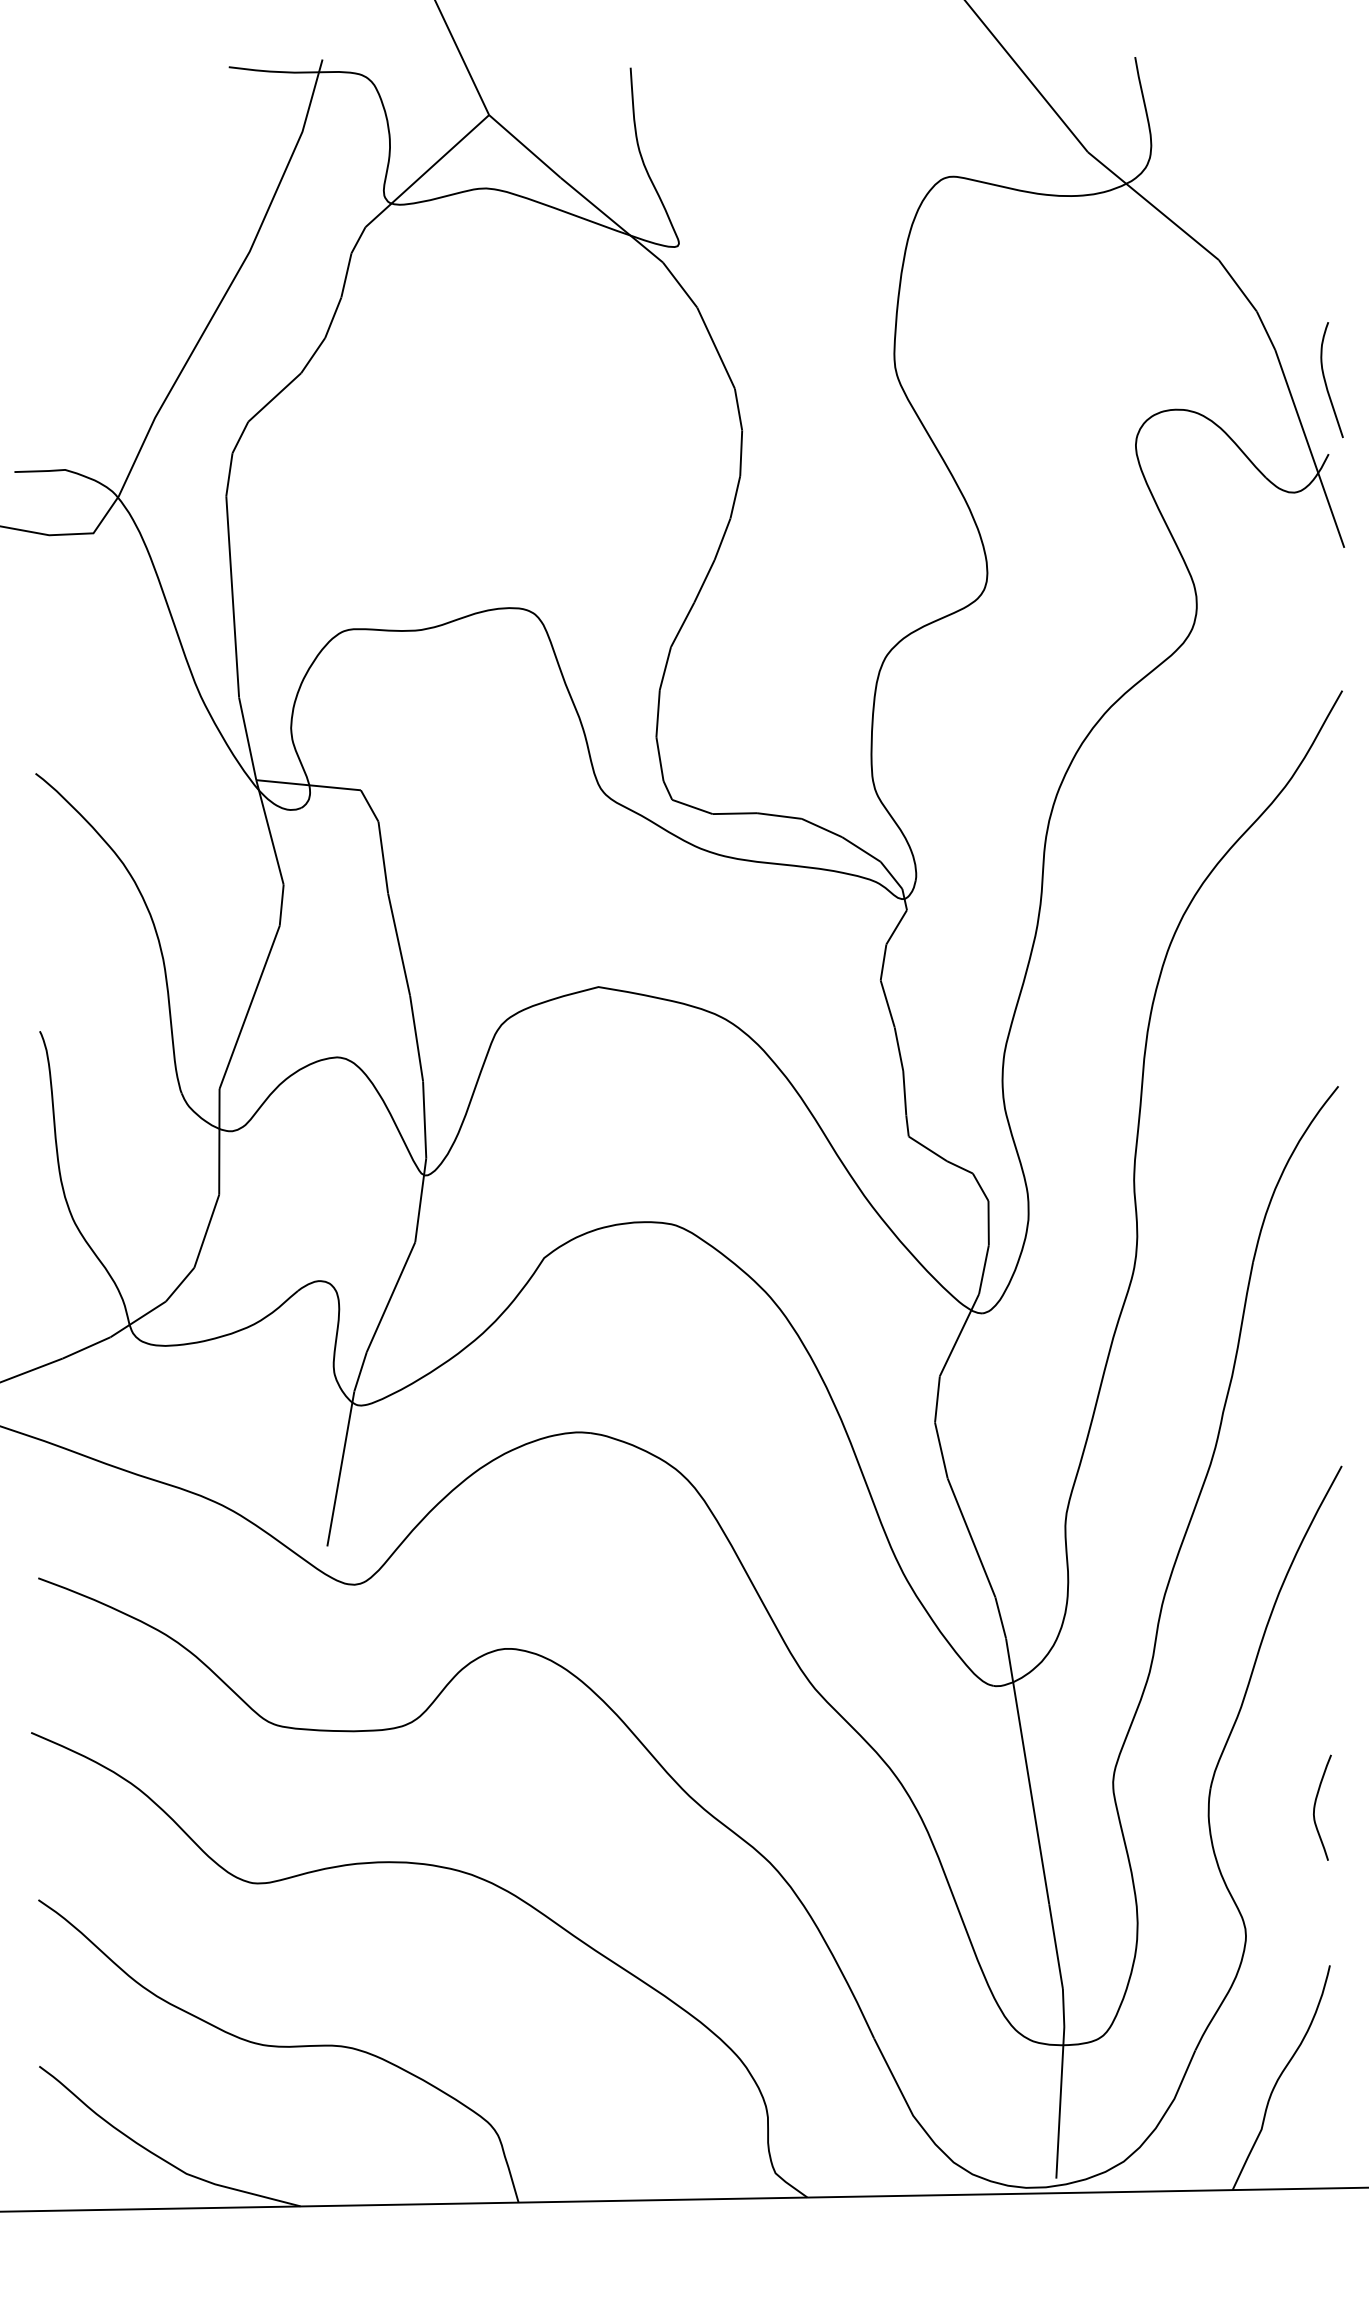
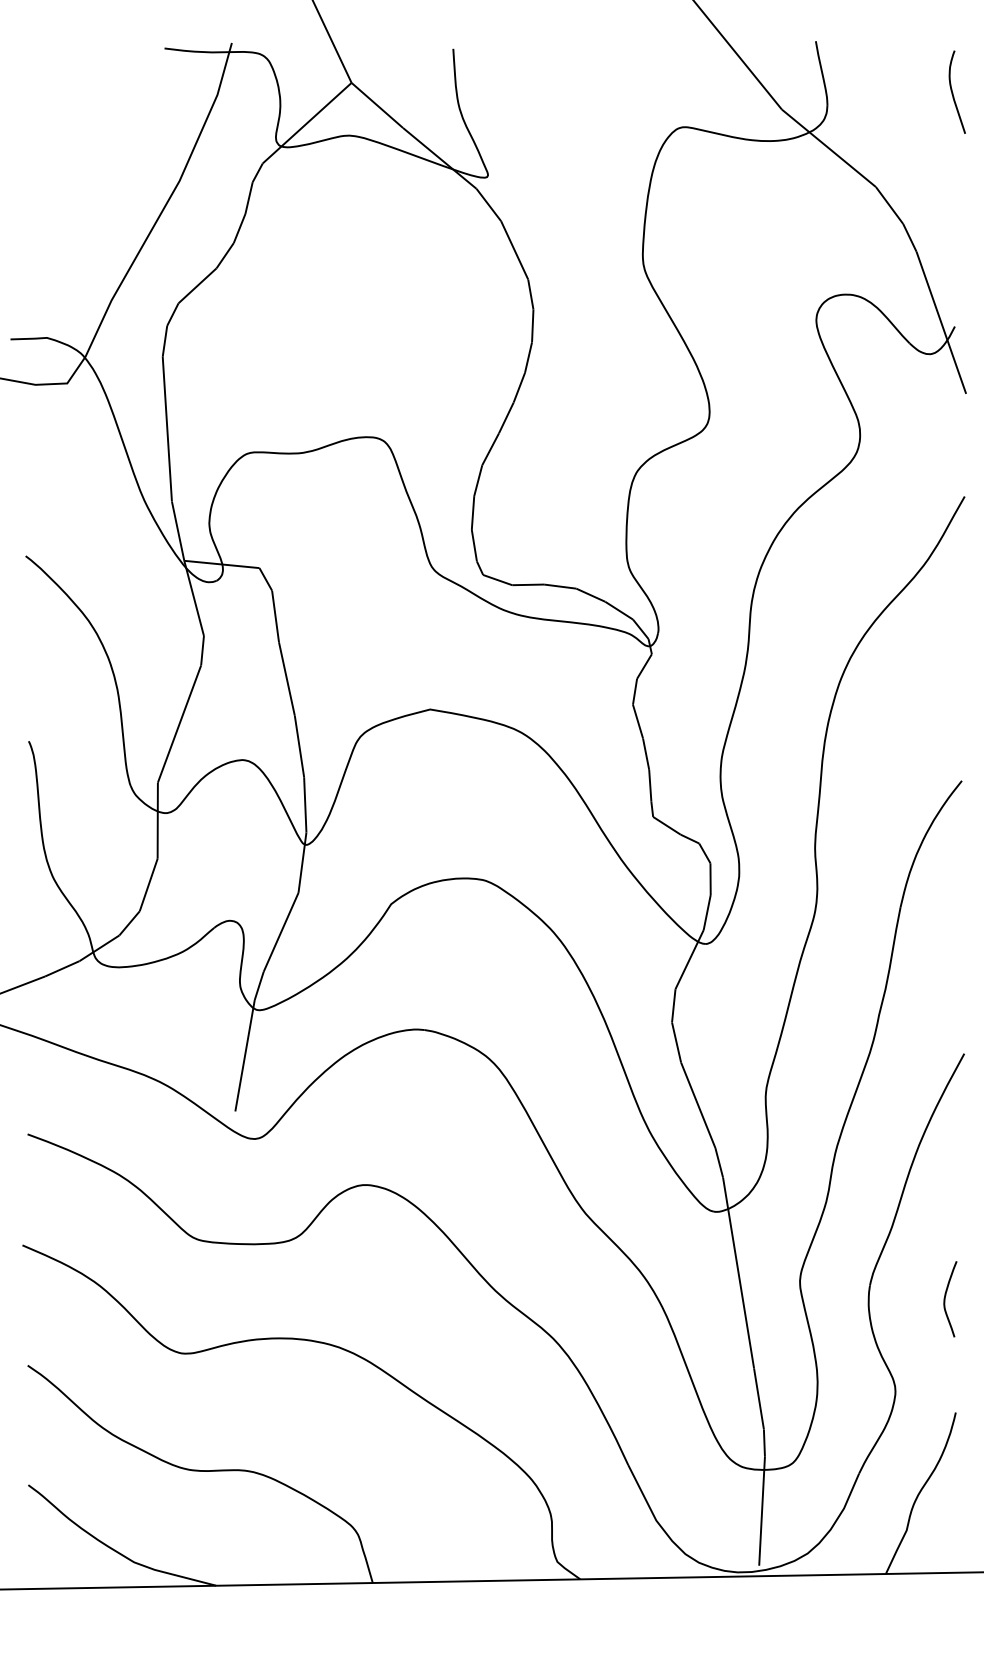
curve: (1326, 381) -> (953, 93), moved

